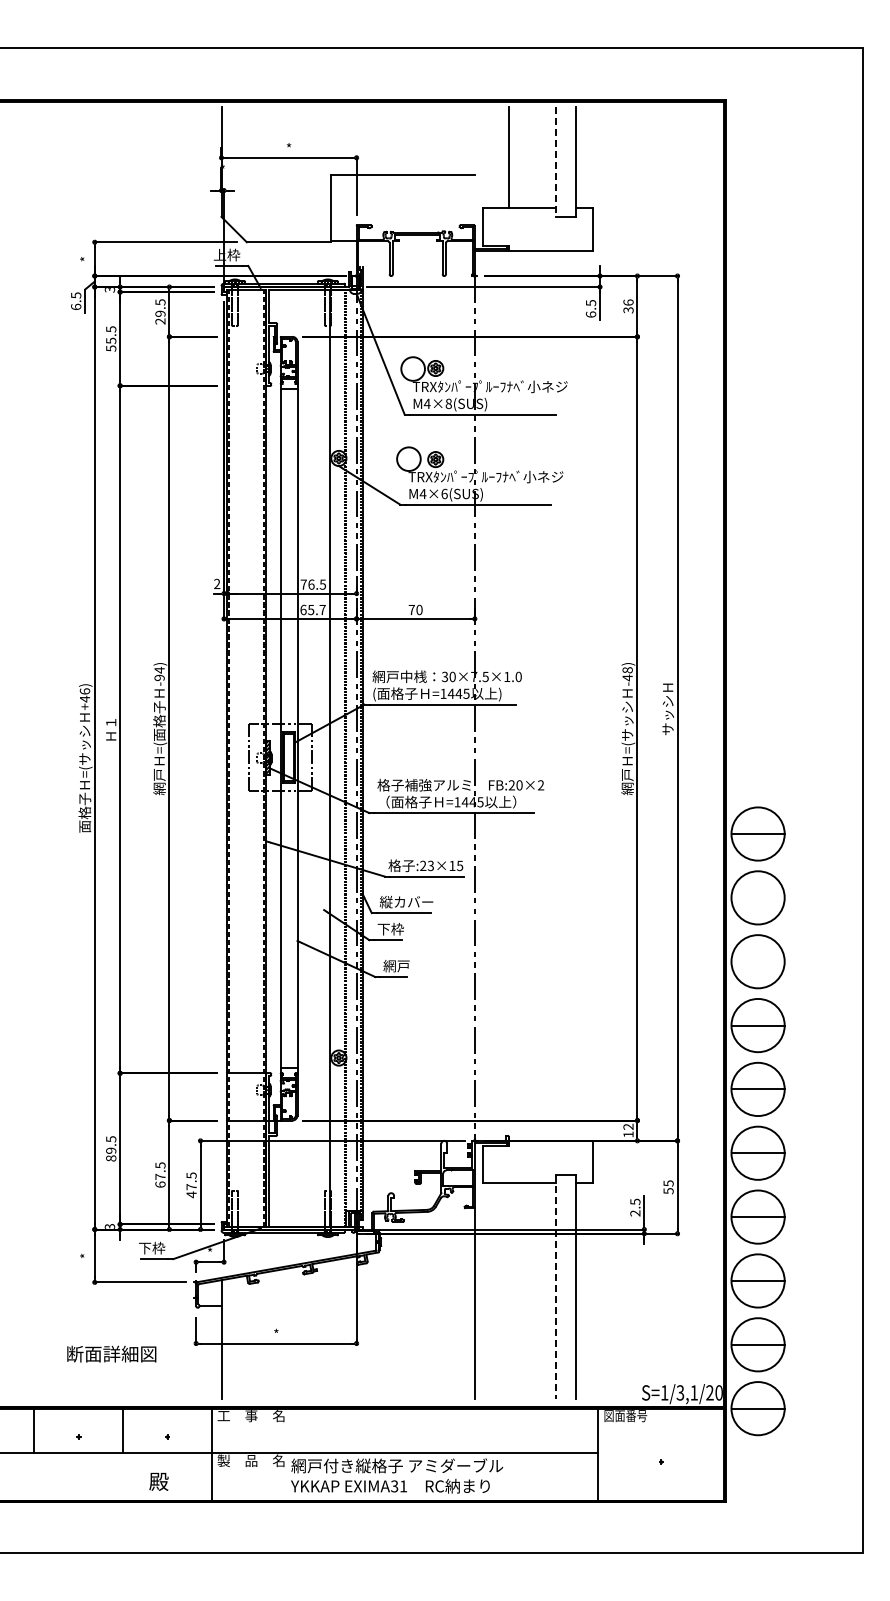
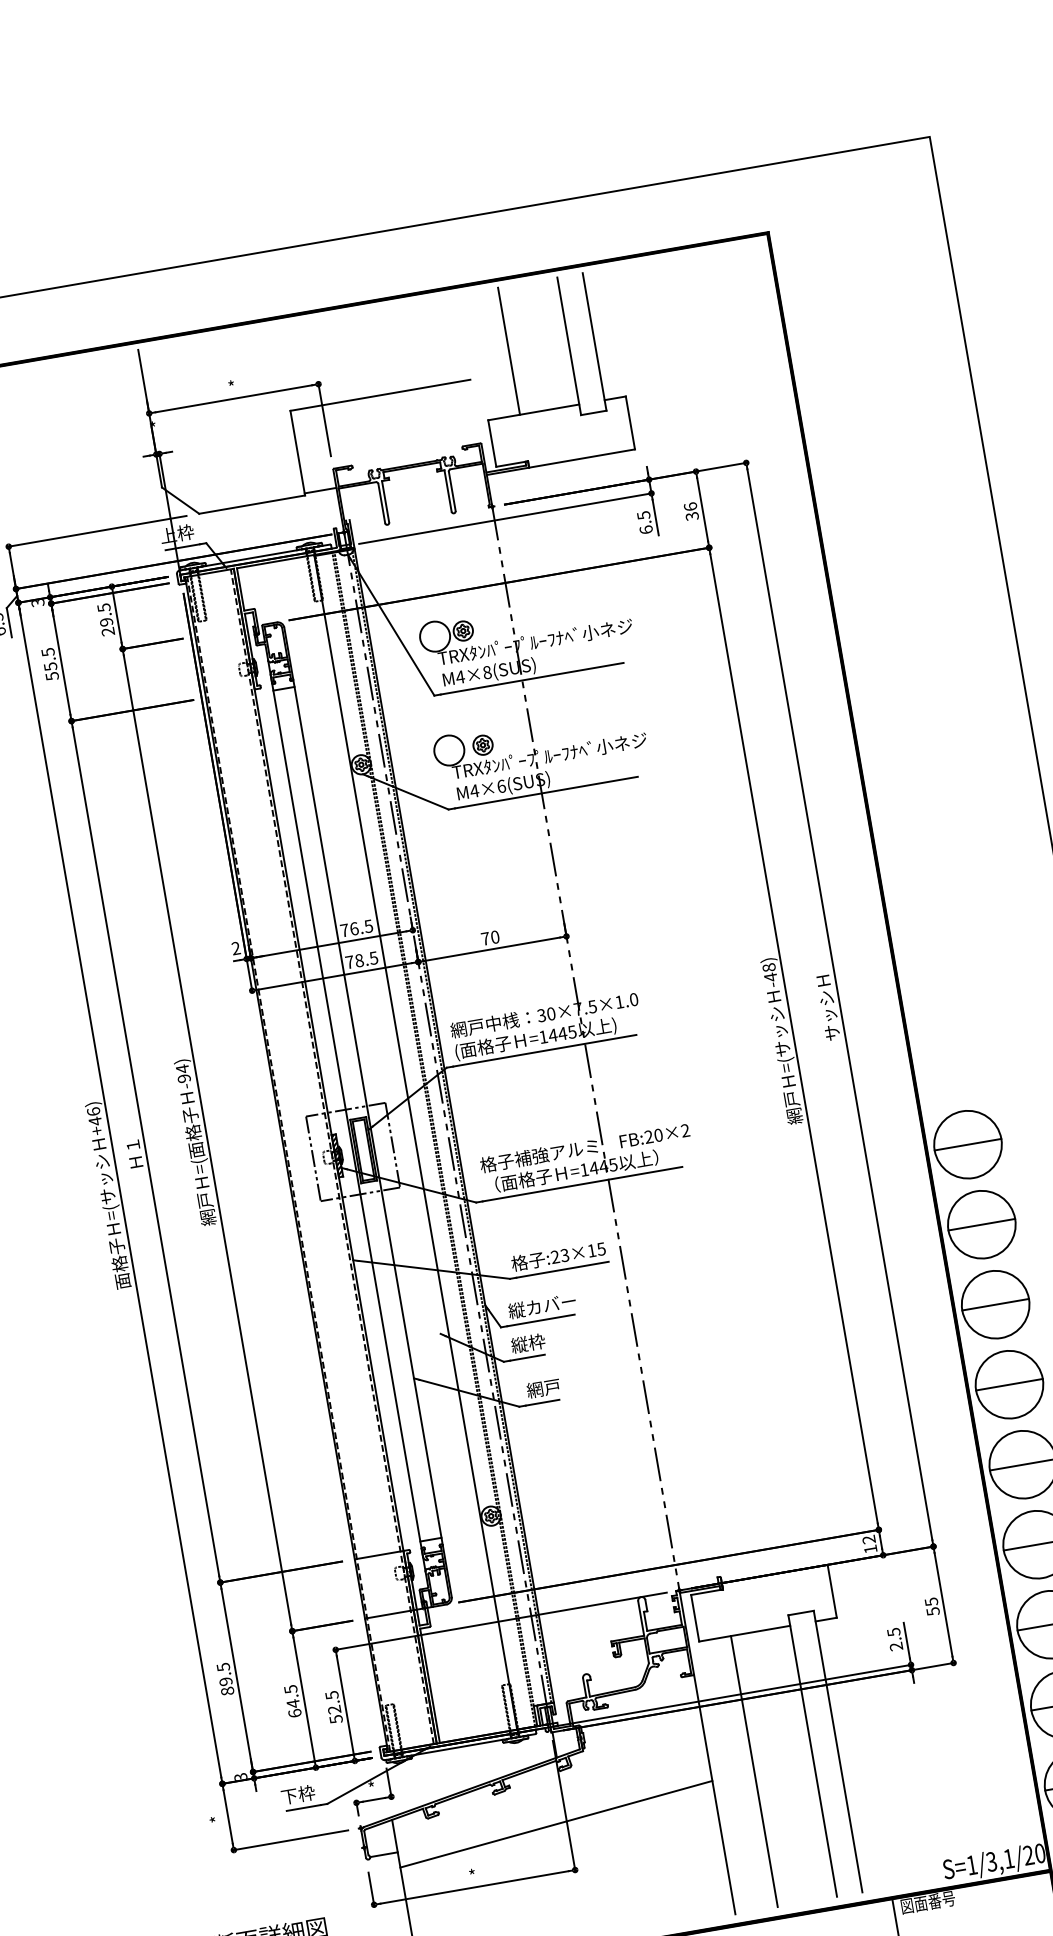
line: (555, 162) -> (568, 347), dashed -> solid
text: (312, 609) -> (361, 959), 65.7 -> 78.5
line: (757, 897) -> (981, 1224), added
text: (383, 929) -> (519, 1345), 下枠 -> 縦枠
line: (757, 961) -> (994, 1304), added
text: (160, 1176) -> (293, 1703), 67.5 -> 64.5
text: (191, 1191) -> (335, 1715), 47.5 -> 52.5
line: (555, 1287) -> (812, 1756), dashed -> solid
line: (508, 1291) -> (754, 1771), added
line: (347, 1305) -> (555, 1824), added

